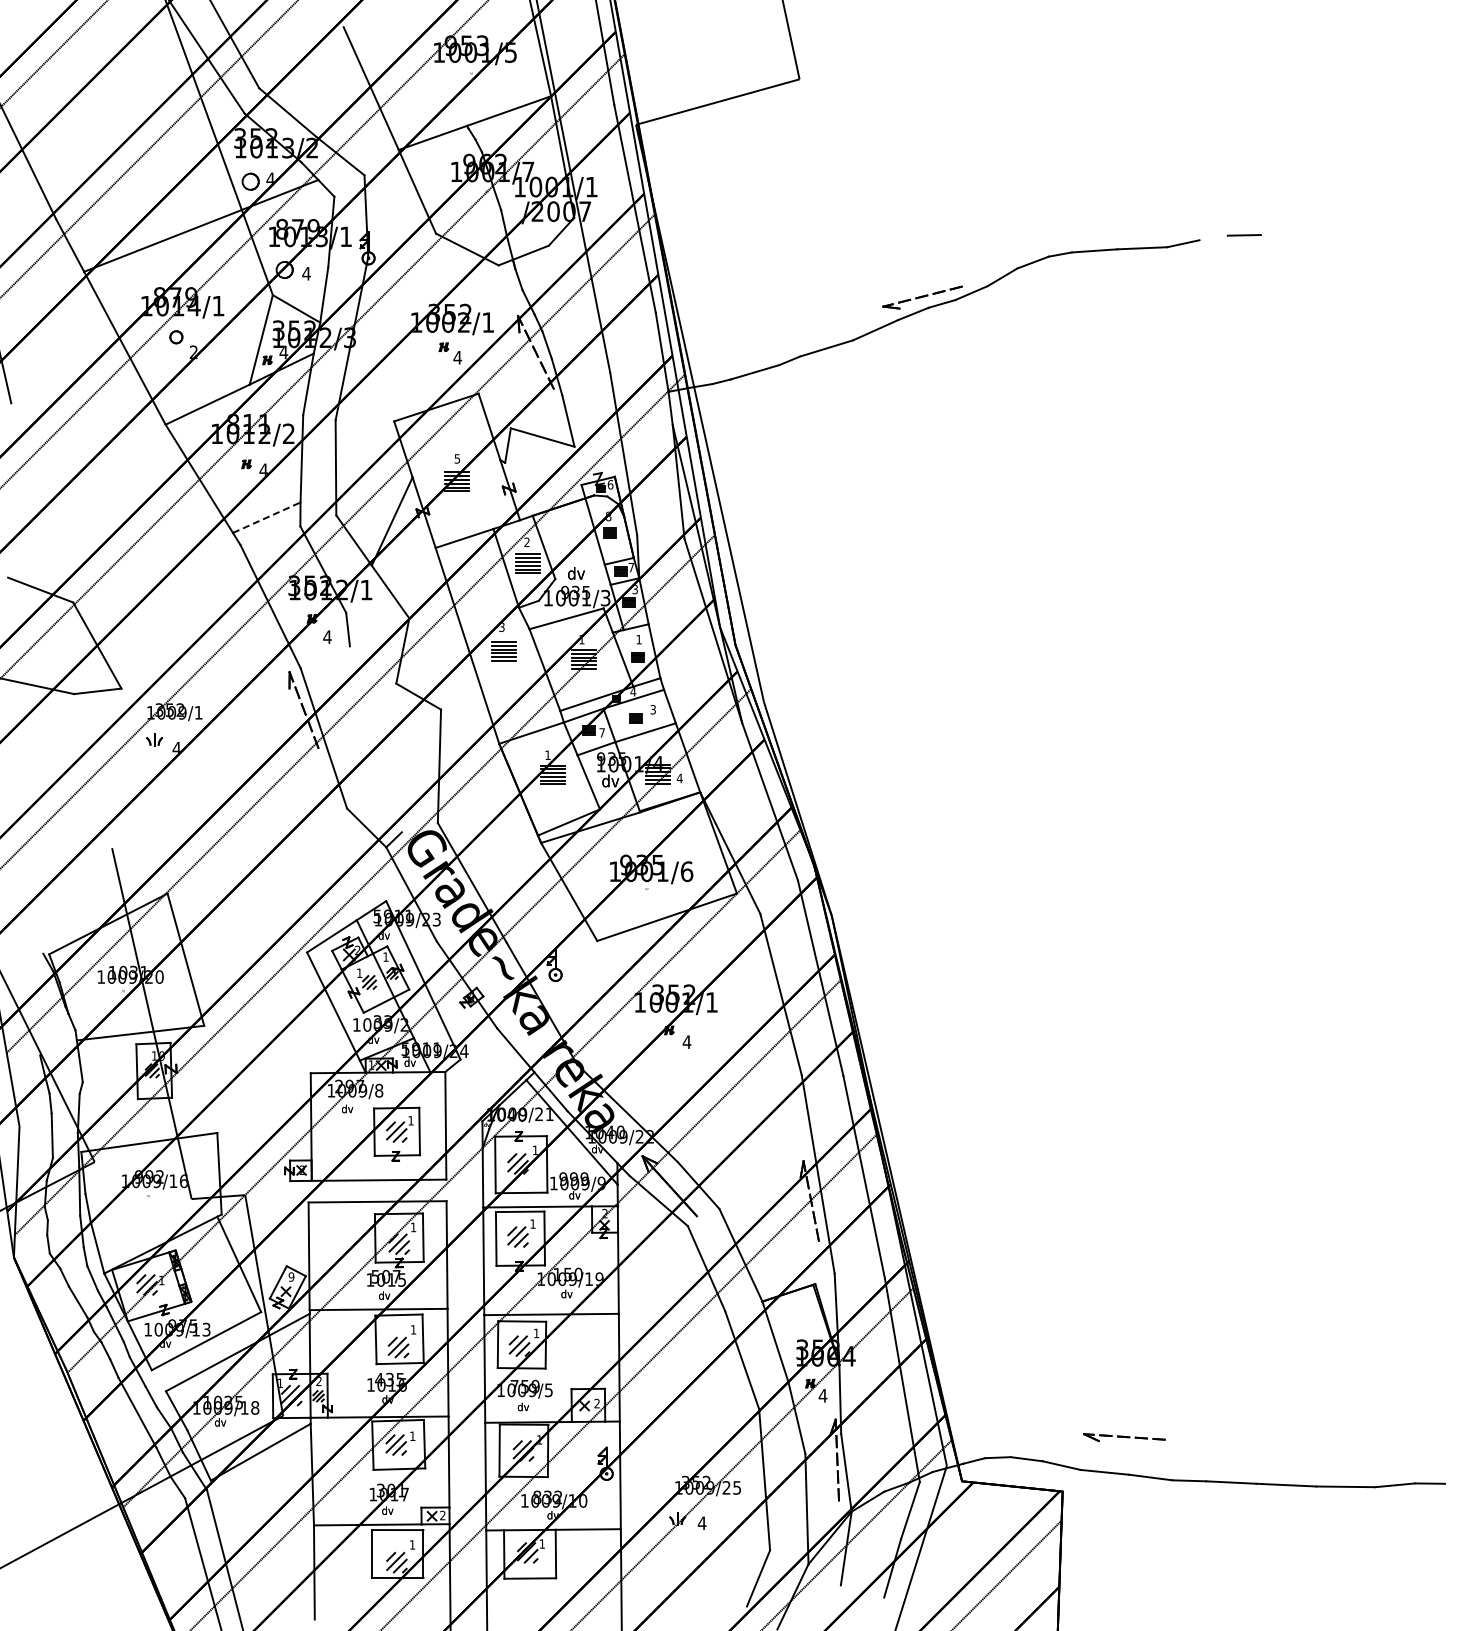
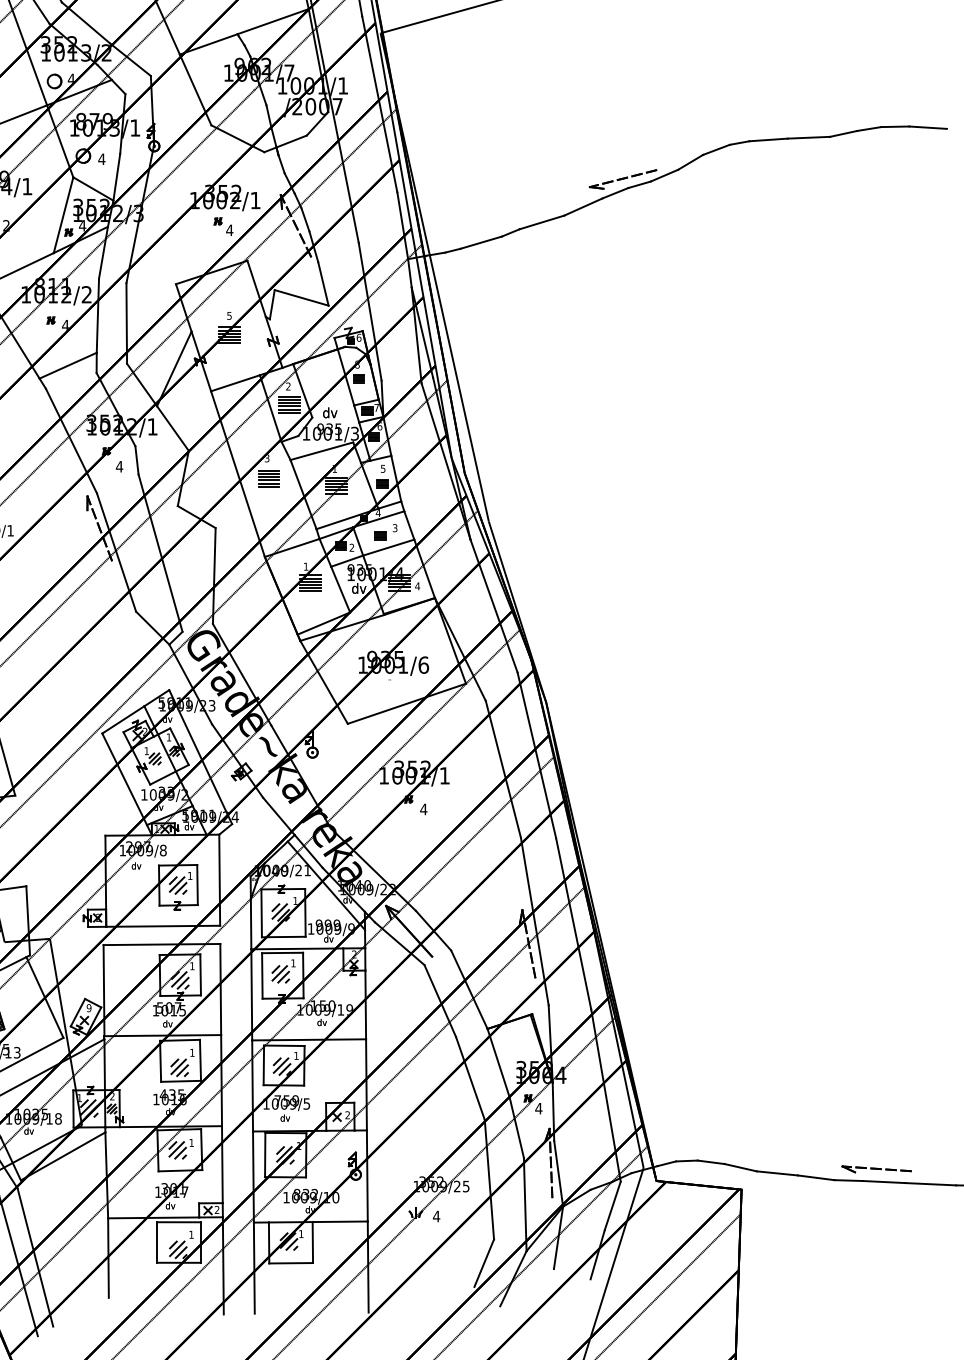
line: (1282, 236) -> (927, 127), added
line: (1213, 237) -> (869, 128), added
line: (267, 517) -> (68, 365), dashed -> solid
text: (635, 589) -> (380, 426), 3 -> 6
text: (638, 639) -> (382, 468), 1 -> 5
text: (601, 732) -> (351, 547), 7 -> 2
line: (375, 739) -> (160, 553), added
part: (1124, 1437) -> (876, 1169), moved

